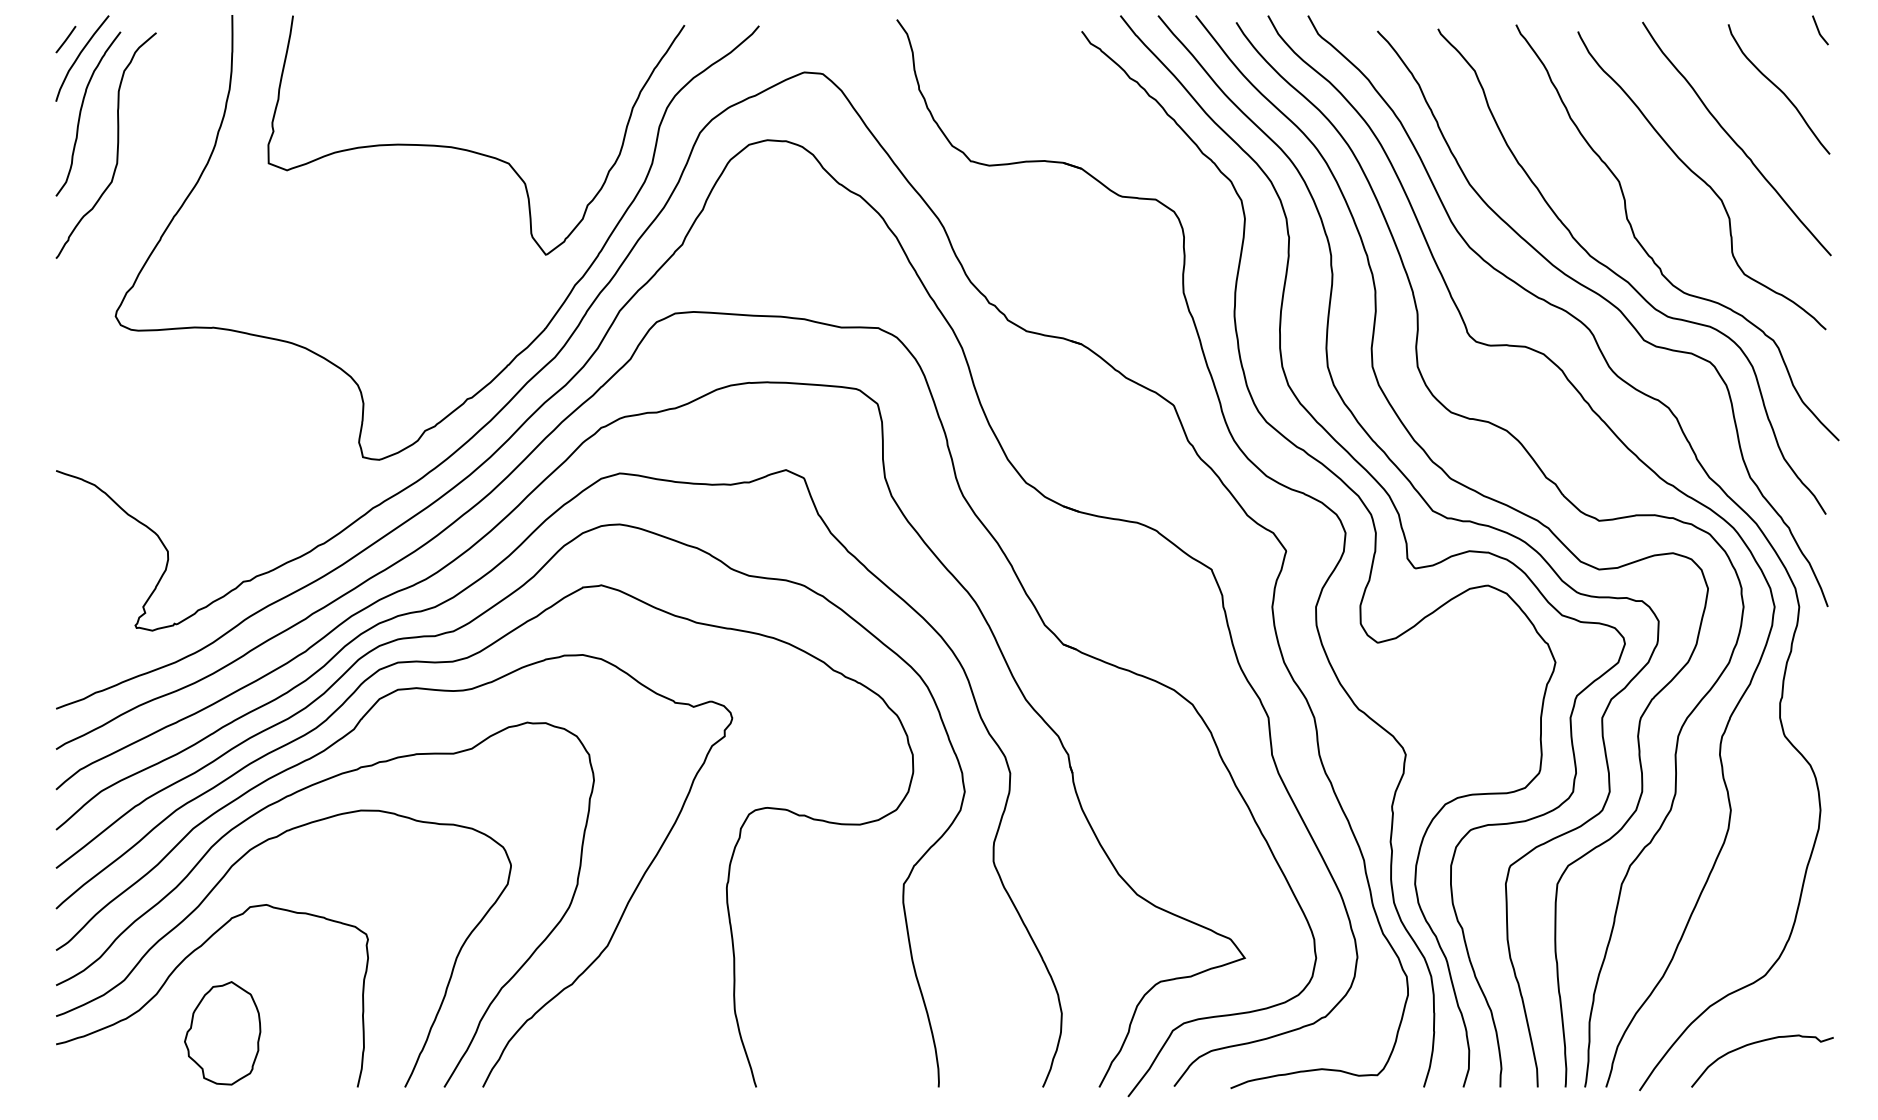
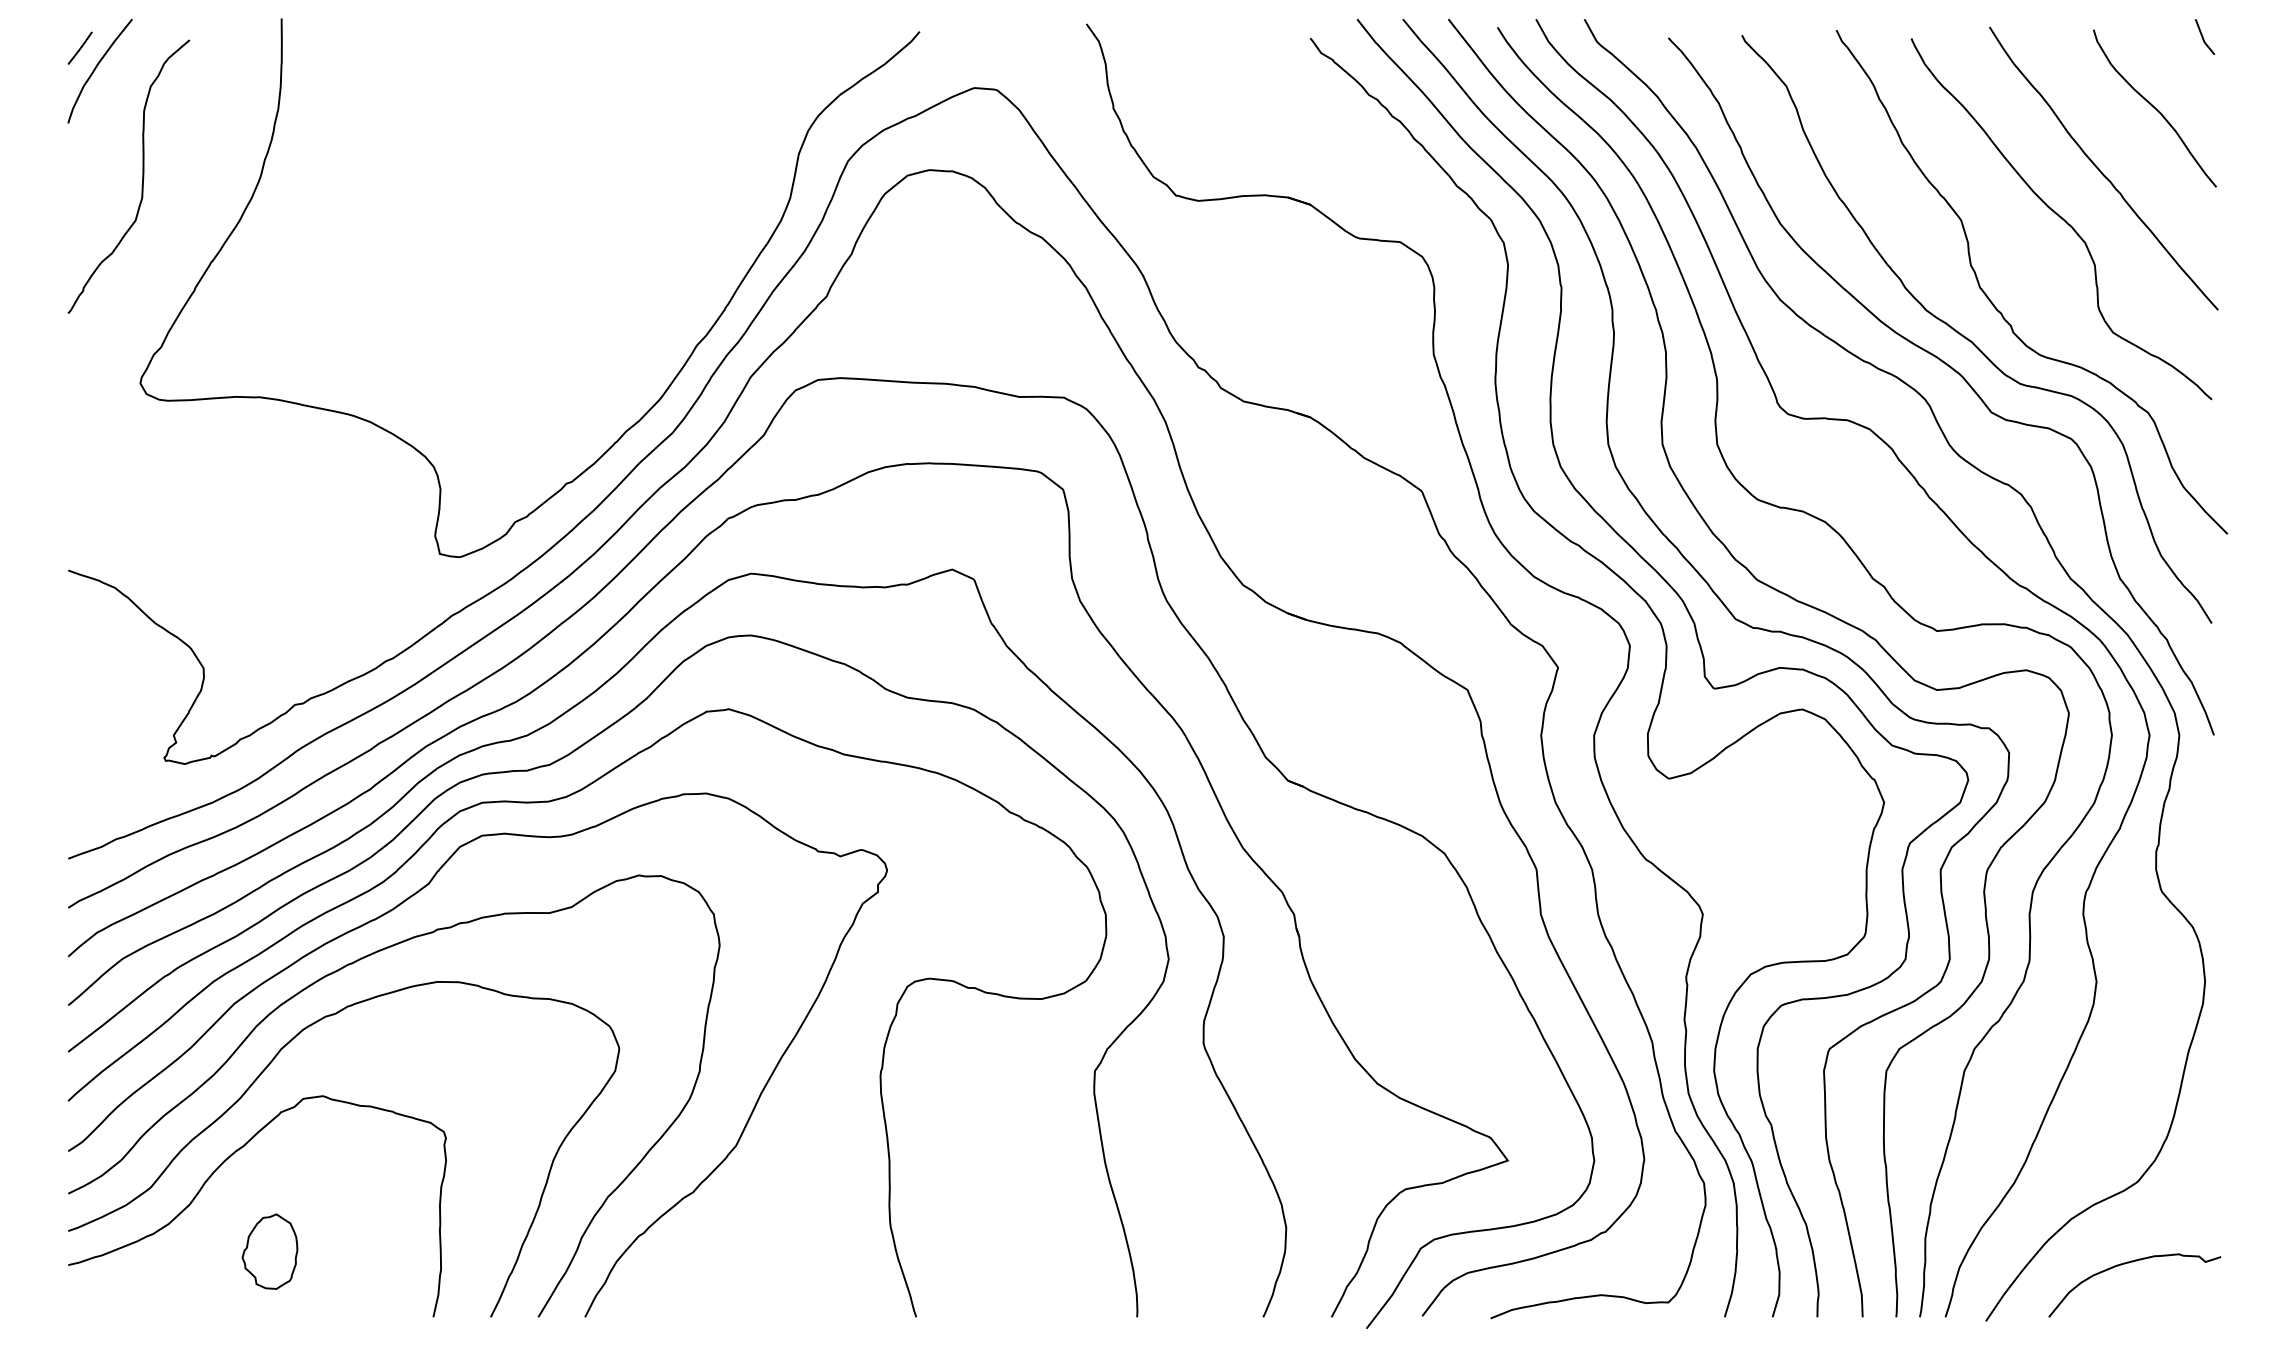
curve: (81, 114) -> (98, 138), removed
curve: (471, 150) -> (571, 182), removed
part: (222, 1033) -> (269, 1251), size x0.6

